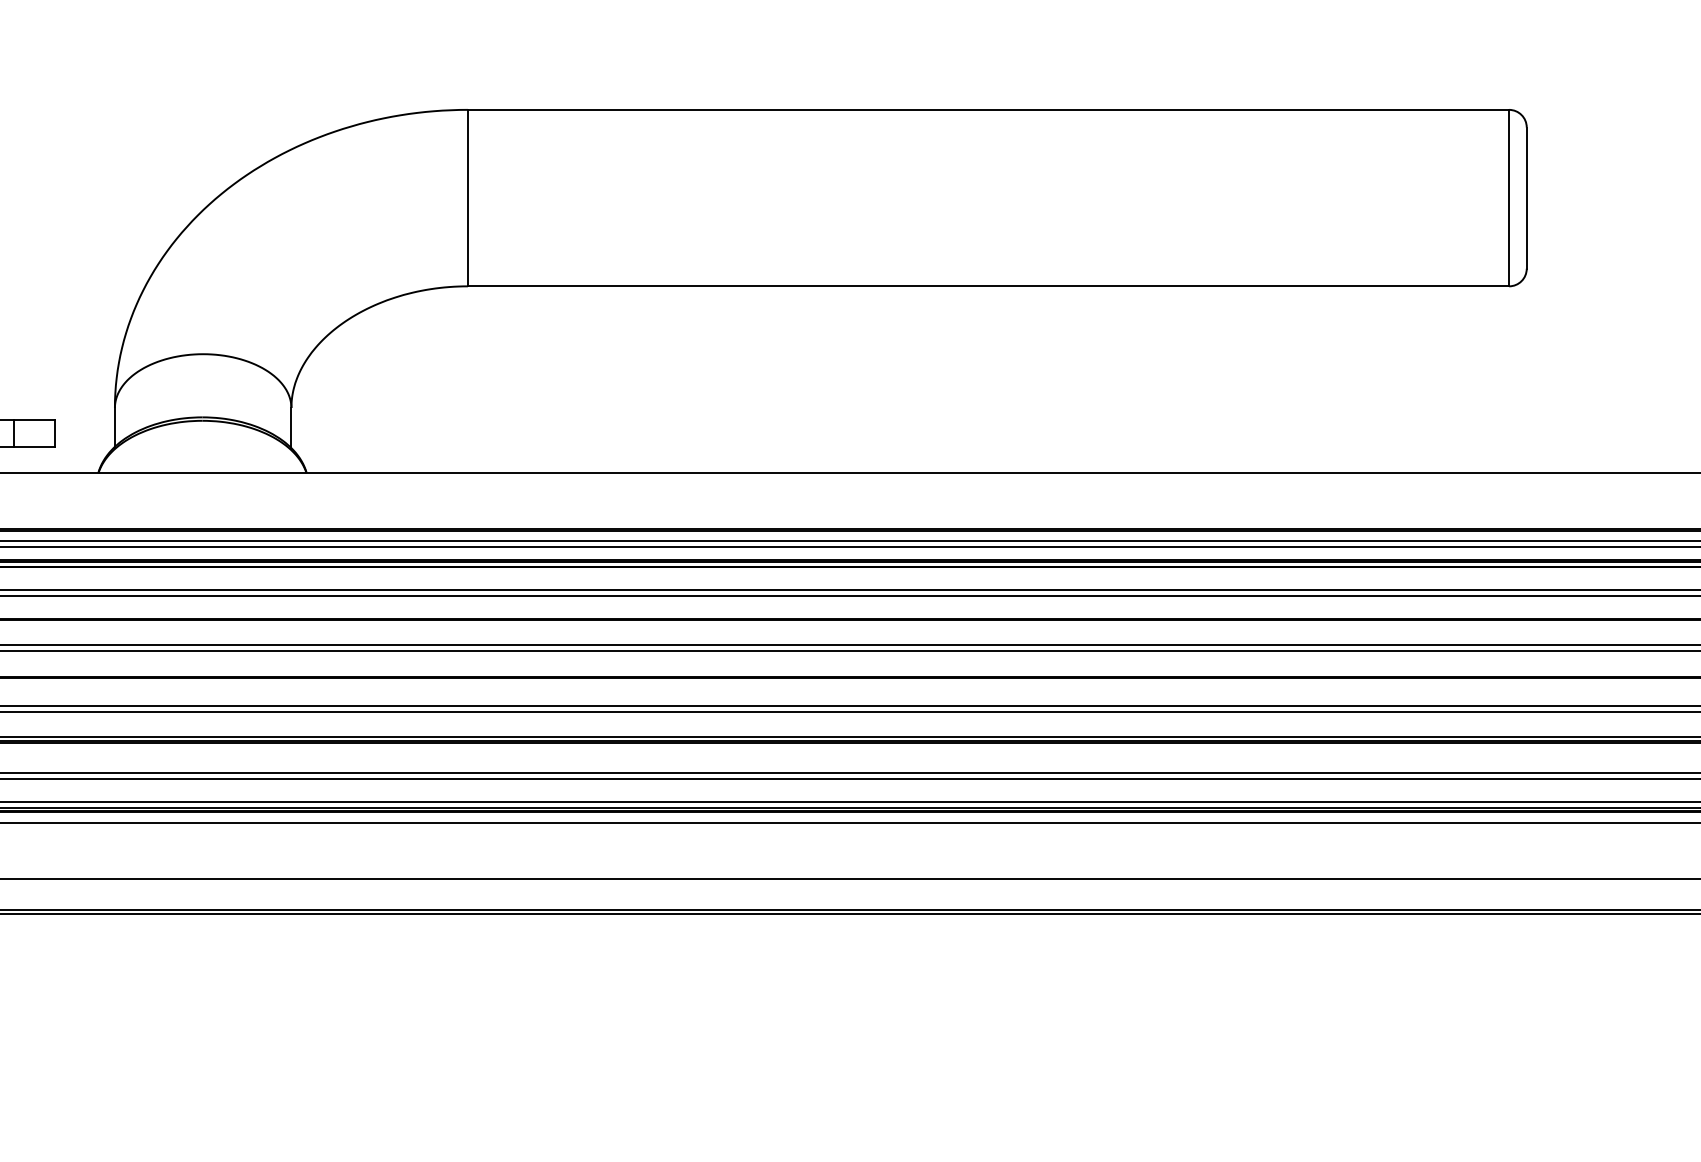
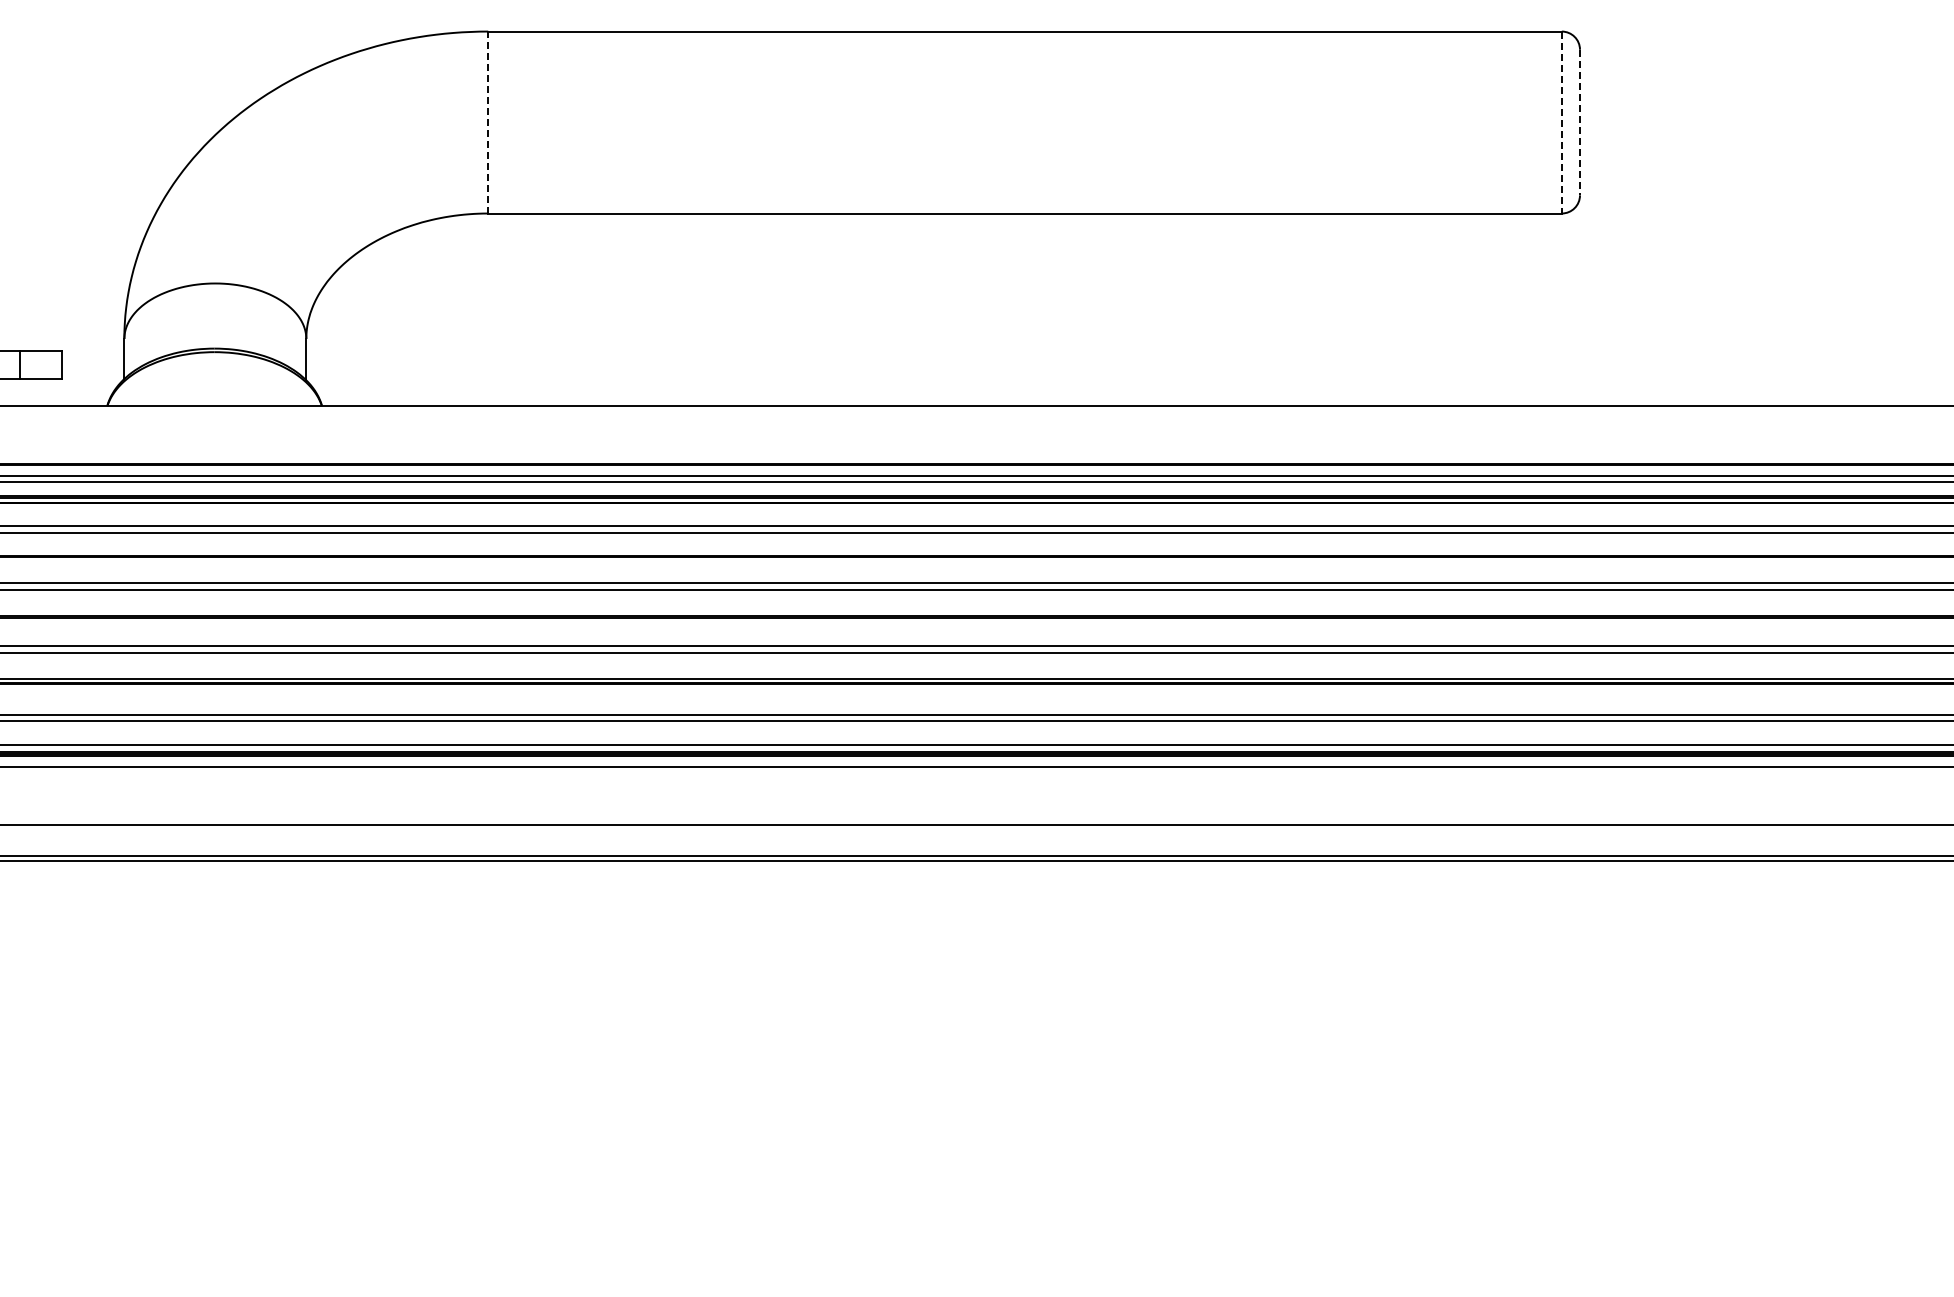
line: (468, 198) -> (488, 122), solid -> dashed
line: (1508, 198) -> (1561, 122), solid -> dashed
line: (1527, 198) -> (1580, 122), solid -> dashed

